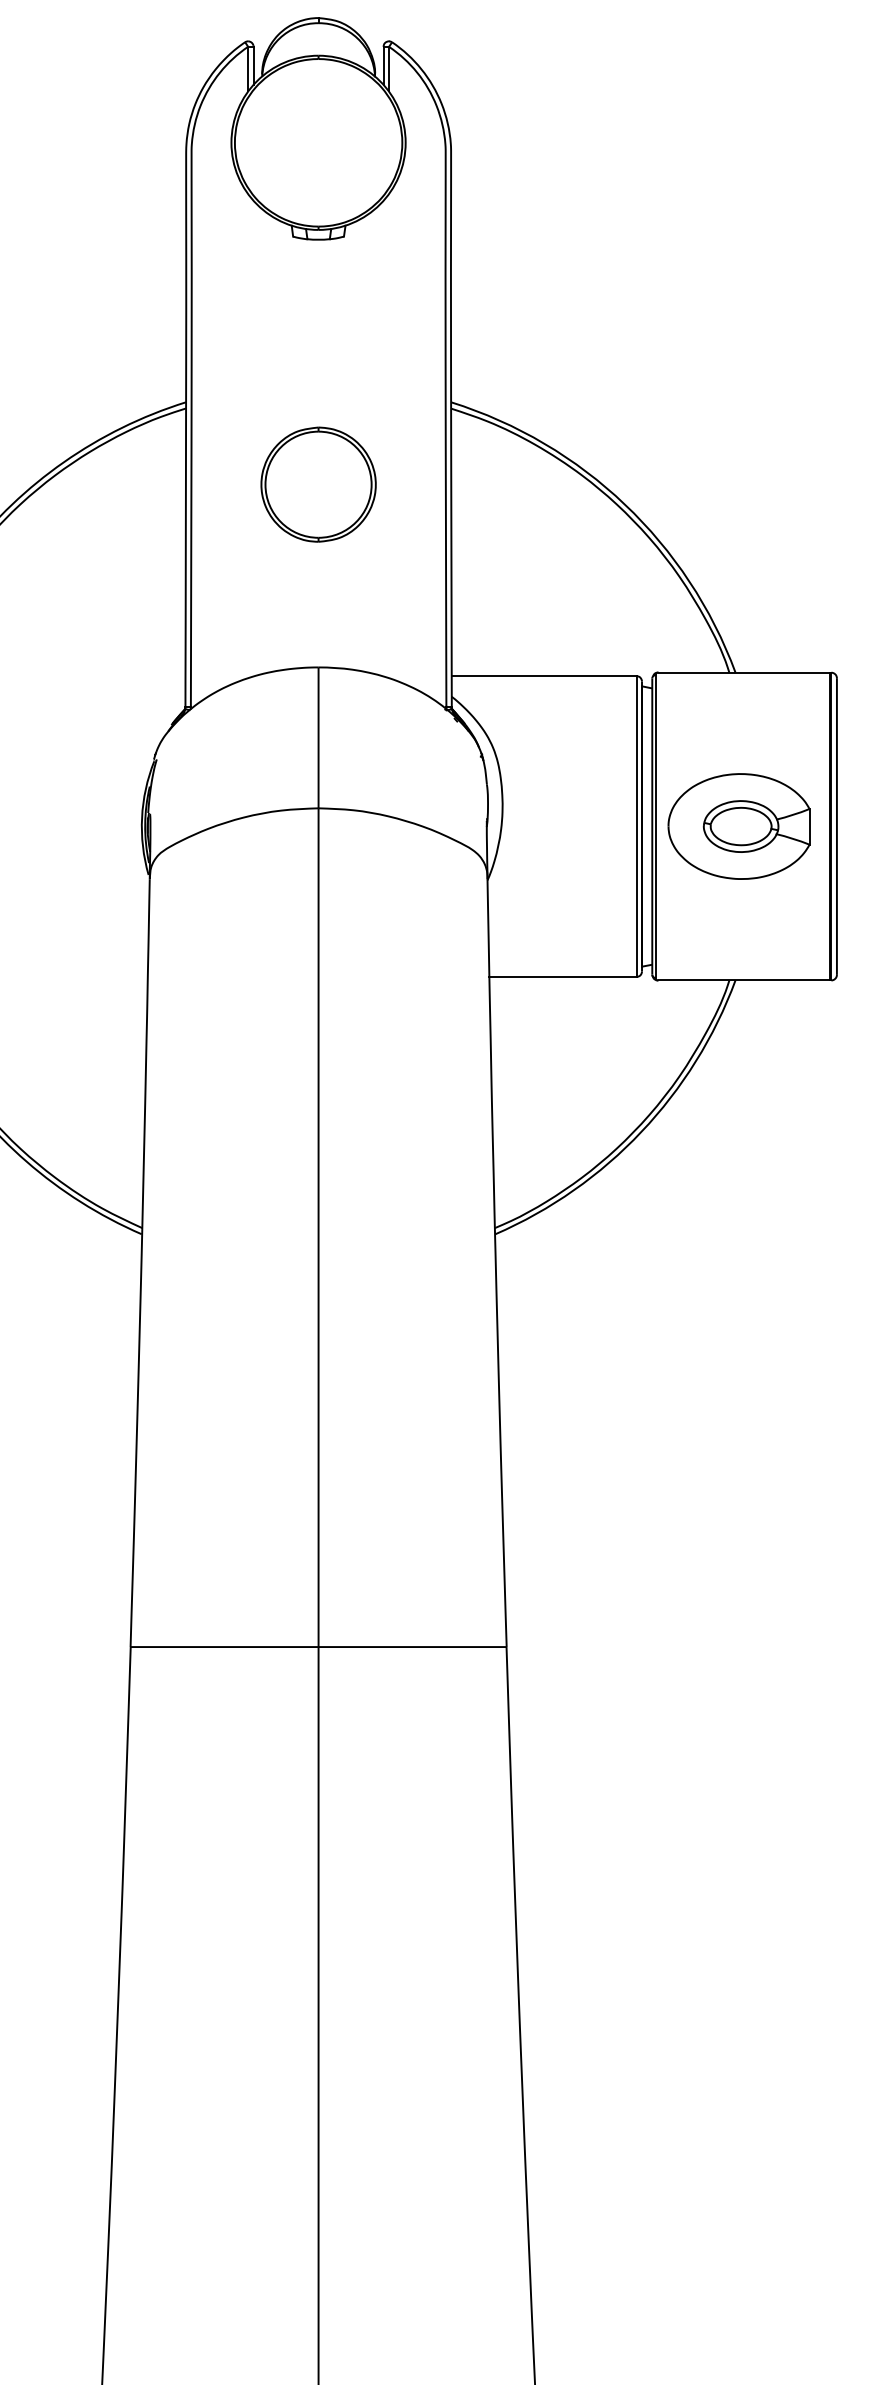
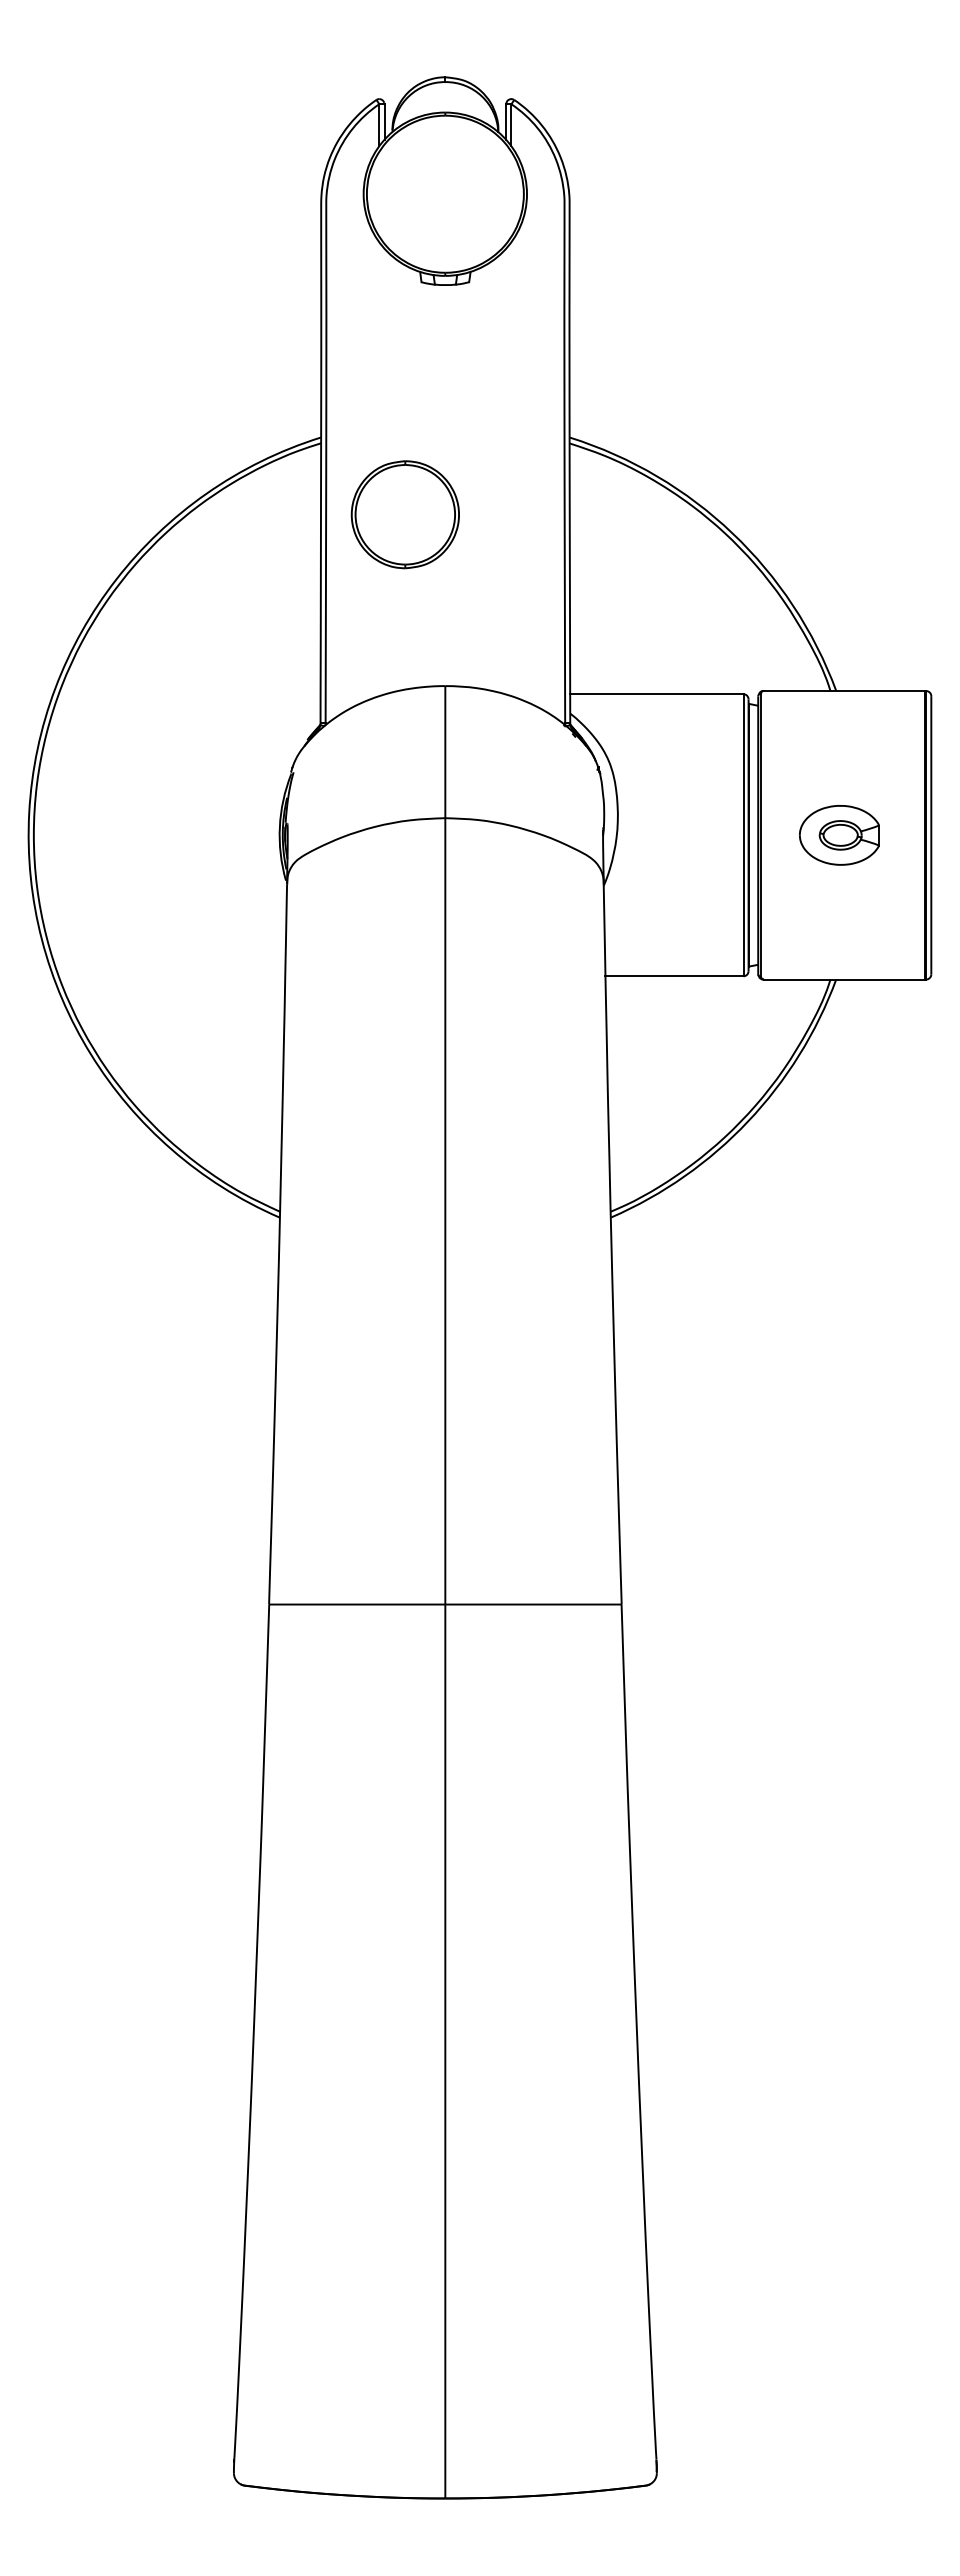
part: (317, 484) -> (404, 514), moved
part: (738, 826) -> (839, 835), size x0.6

